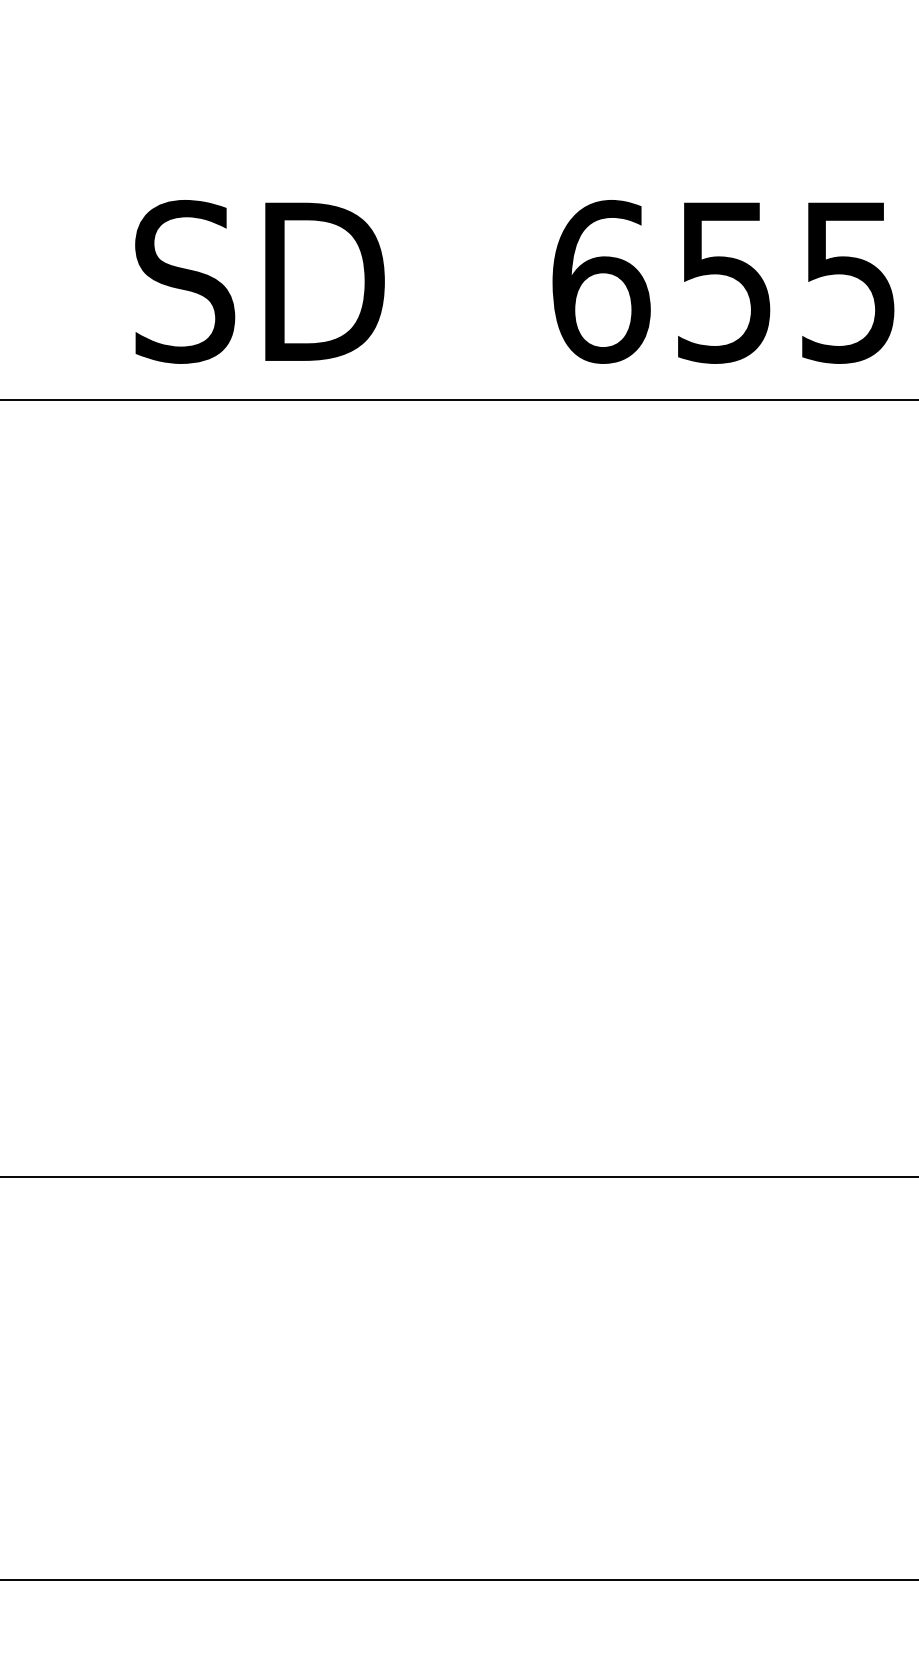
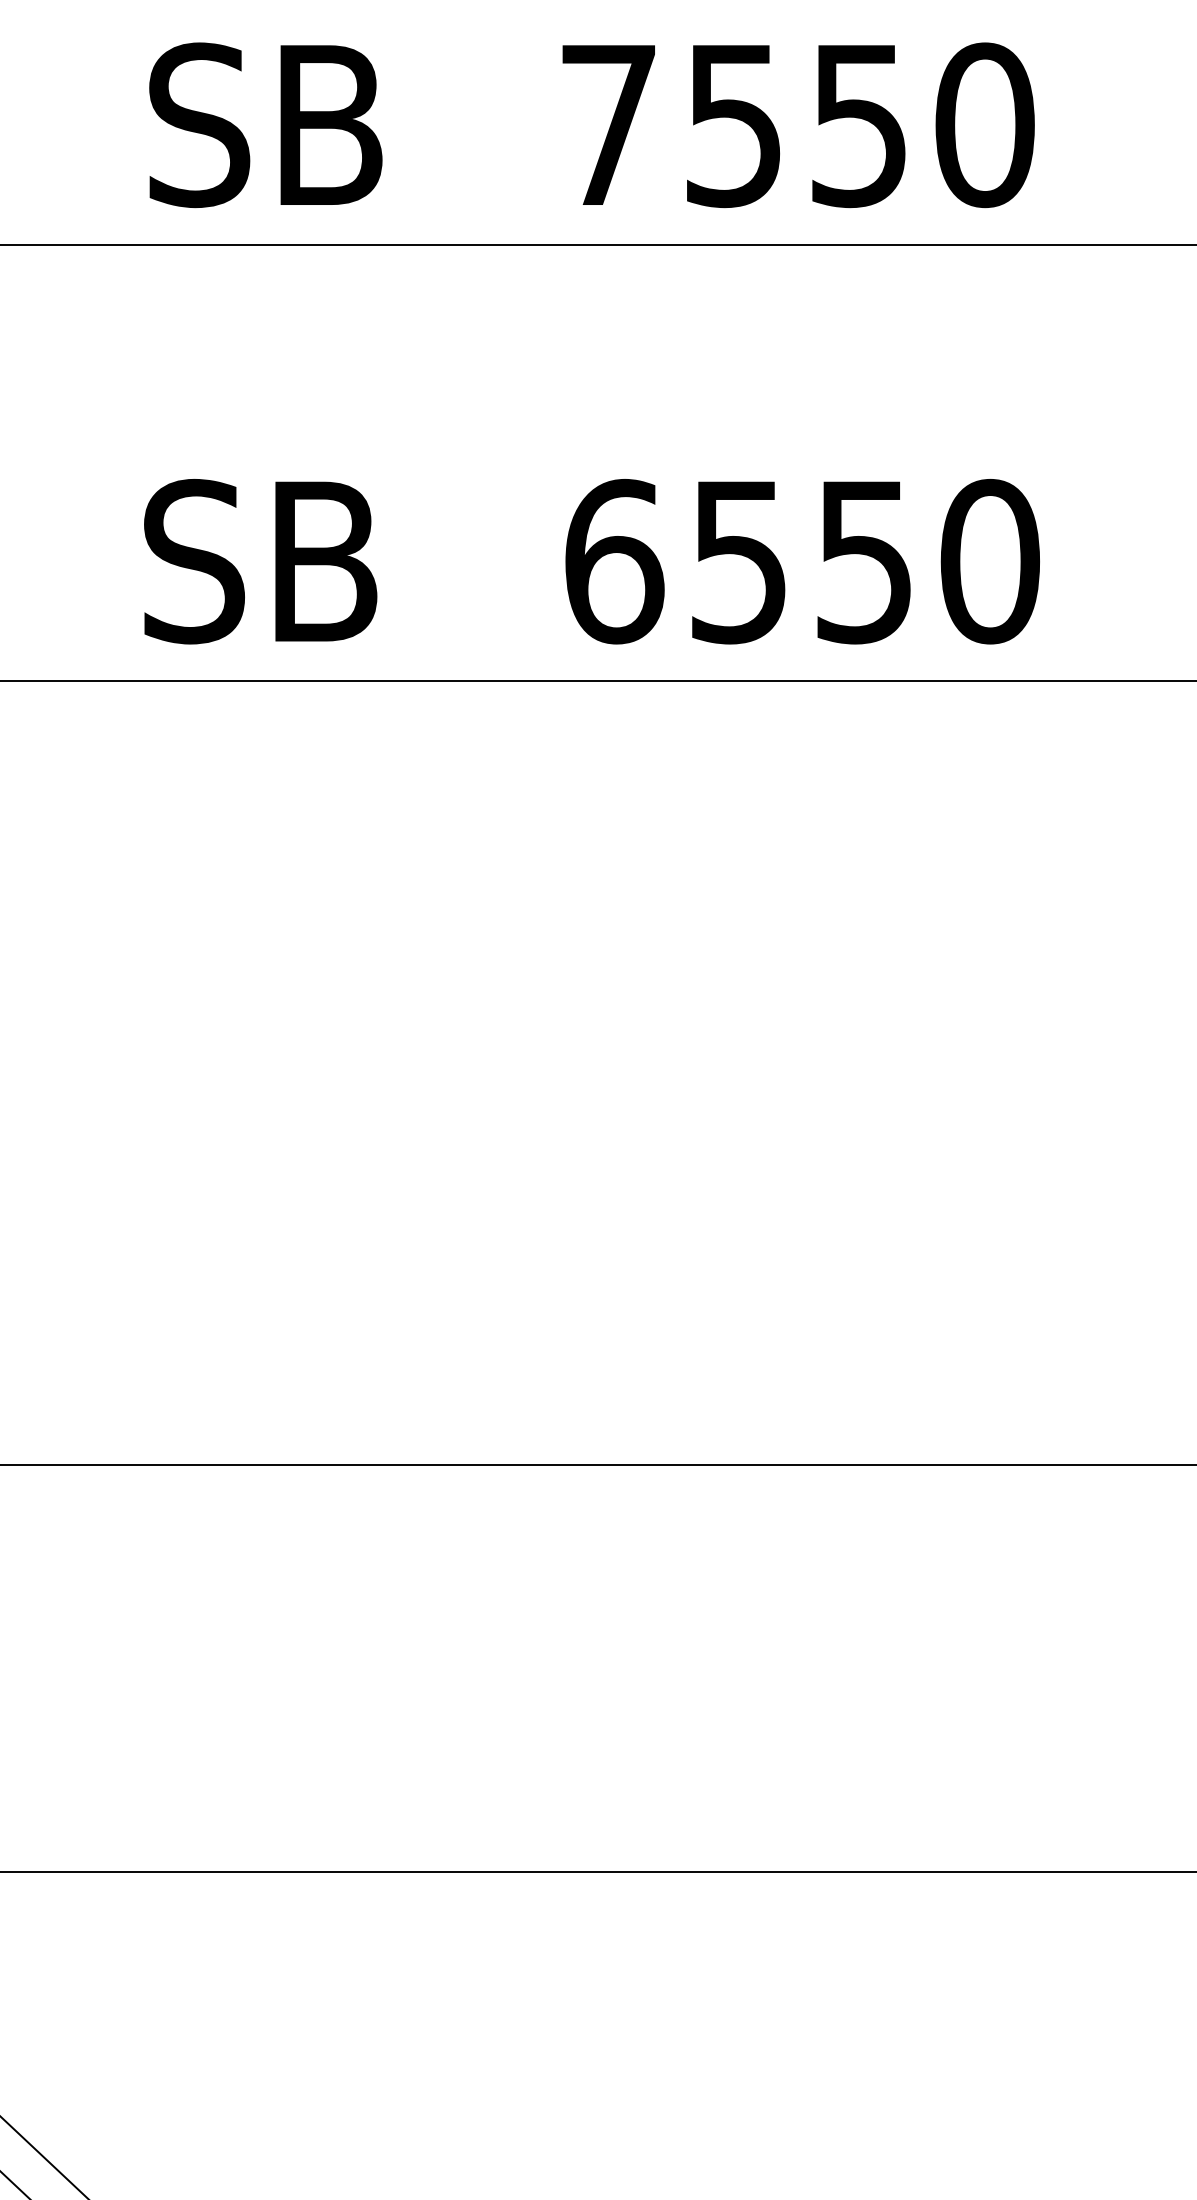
text: (334, 281) -> (345, 561), SD -> SB

